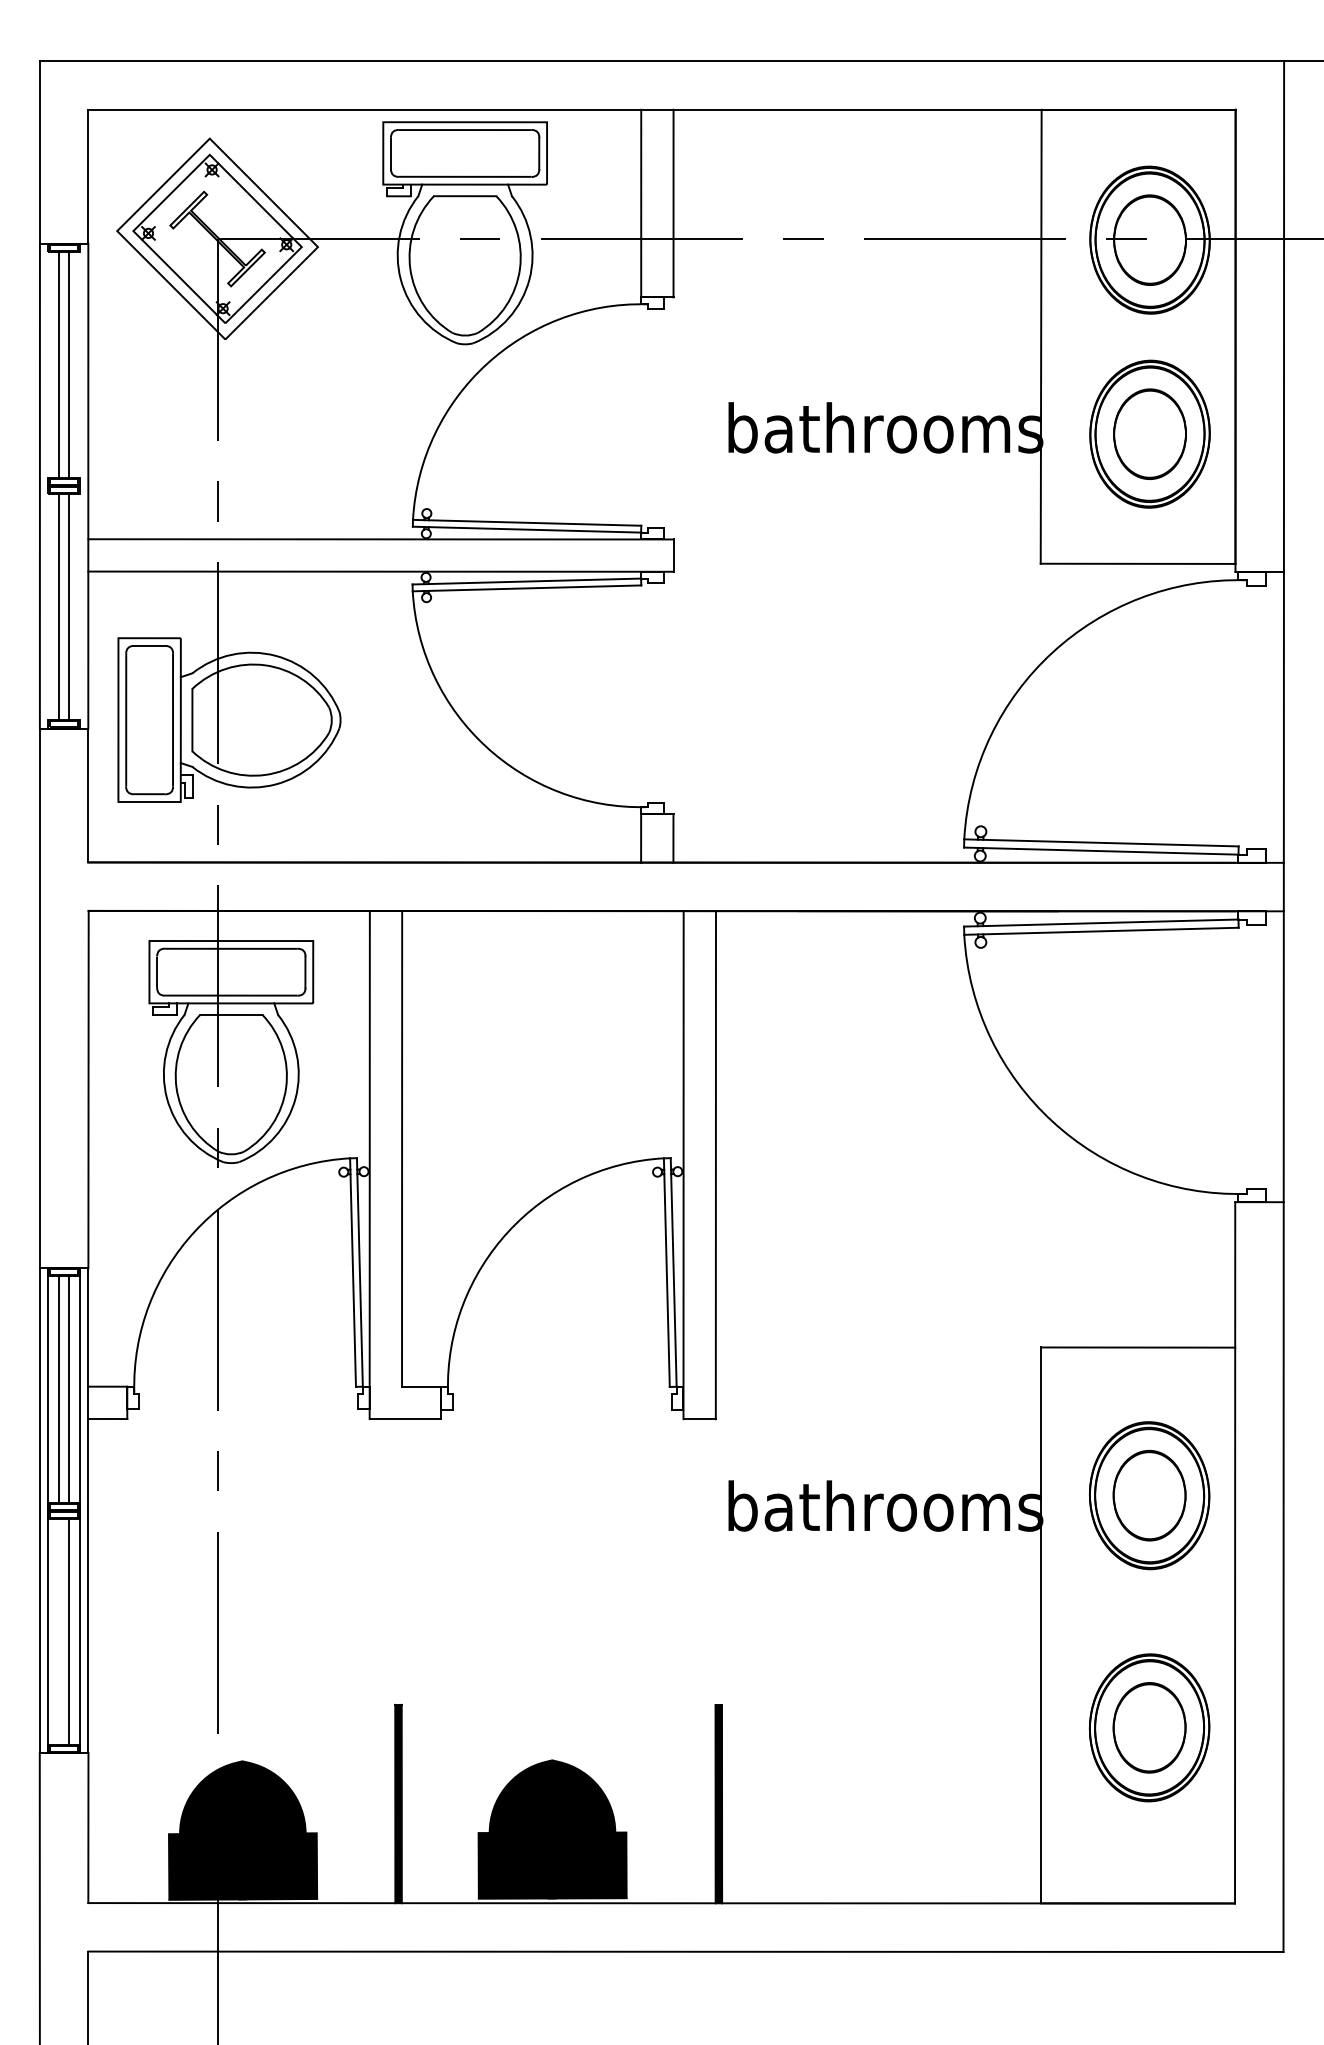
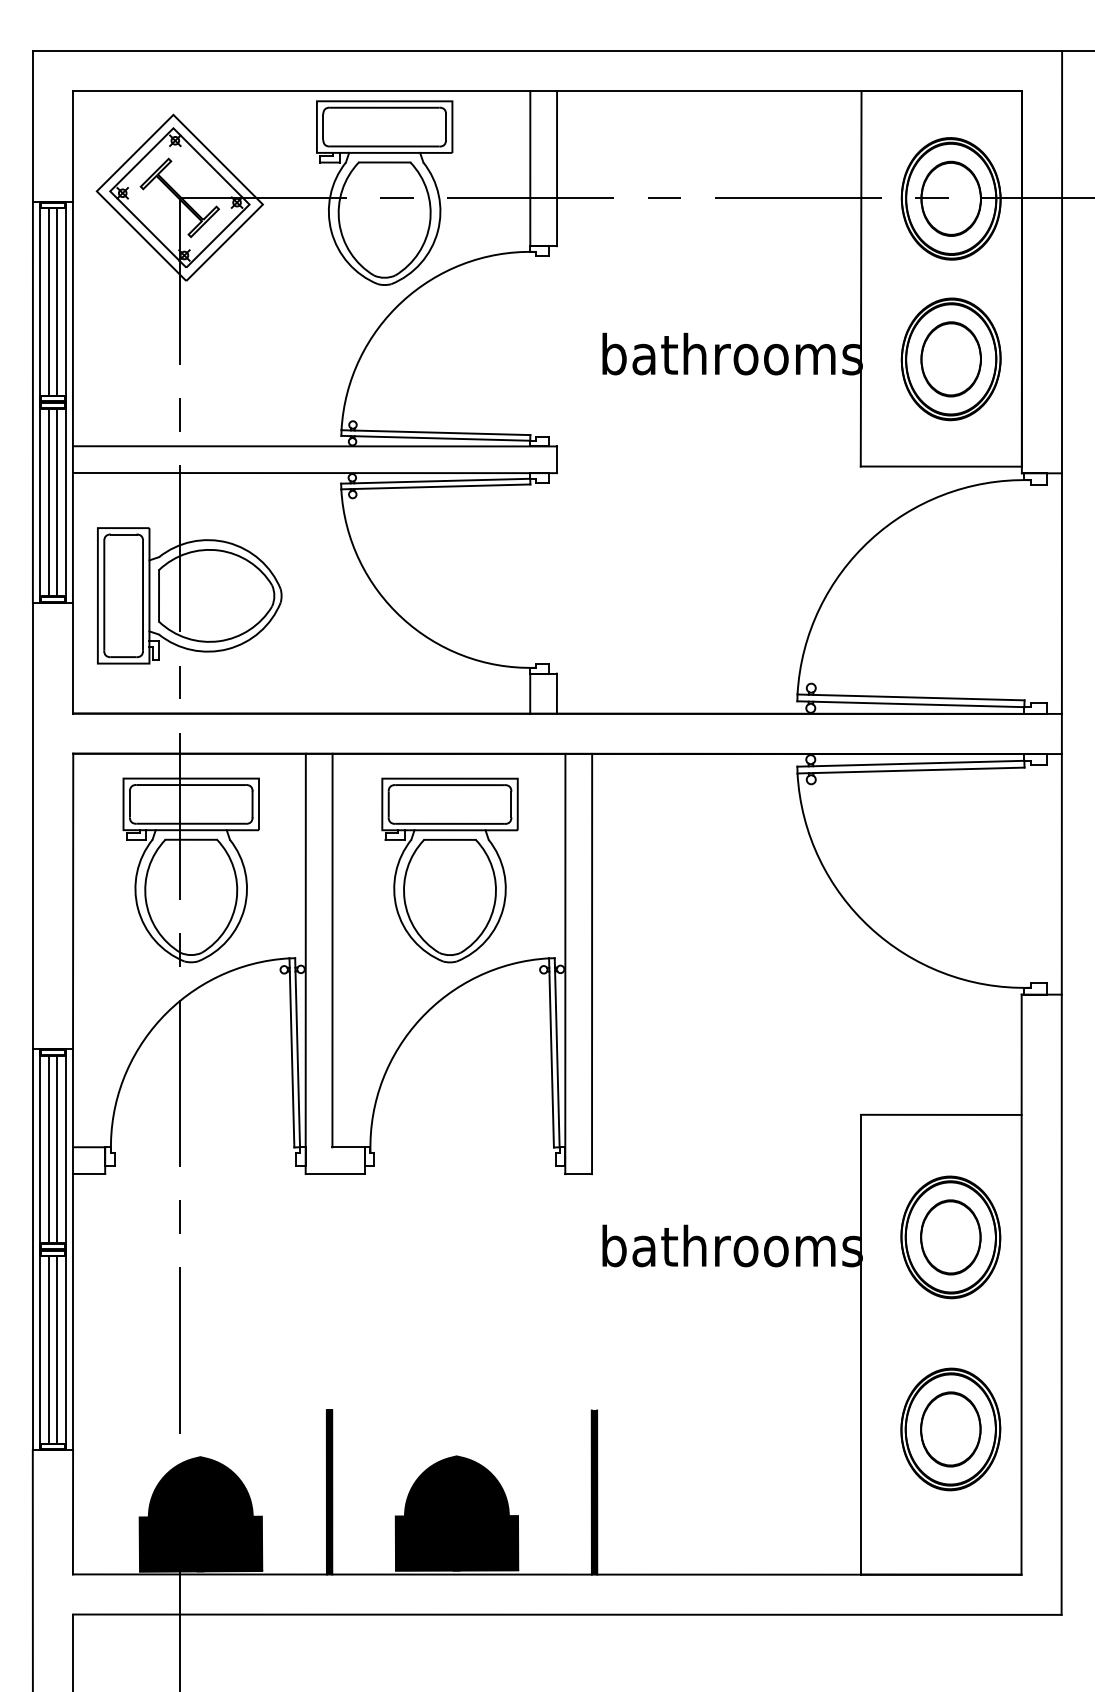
line: (48, 489) -> (40, 405), added
line: (80, 489) -> (66, 405), added
part: (543, 1052) -> (449, 870), added
line: (59, 1631) -> (49, 1349), added

